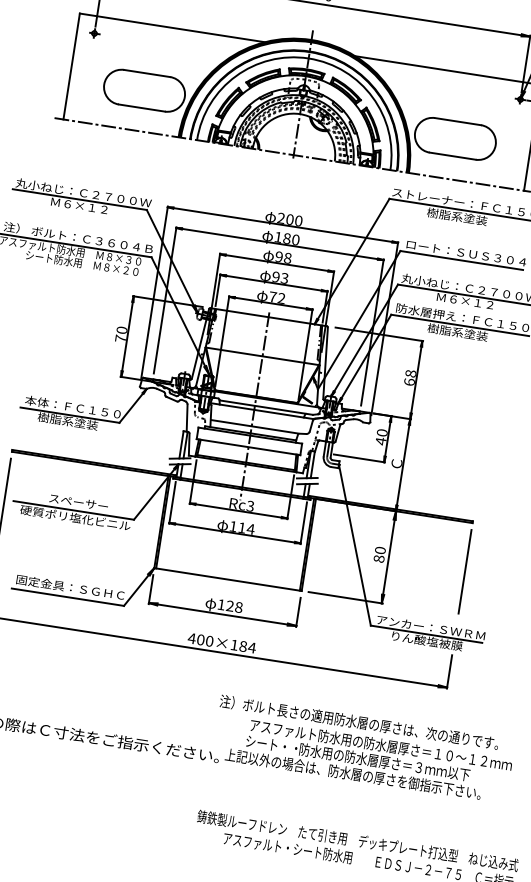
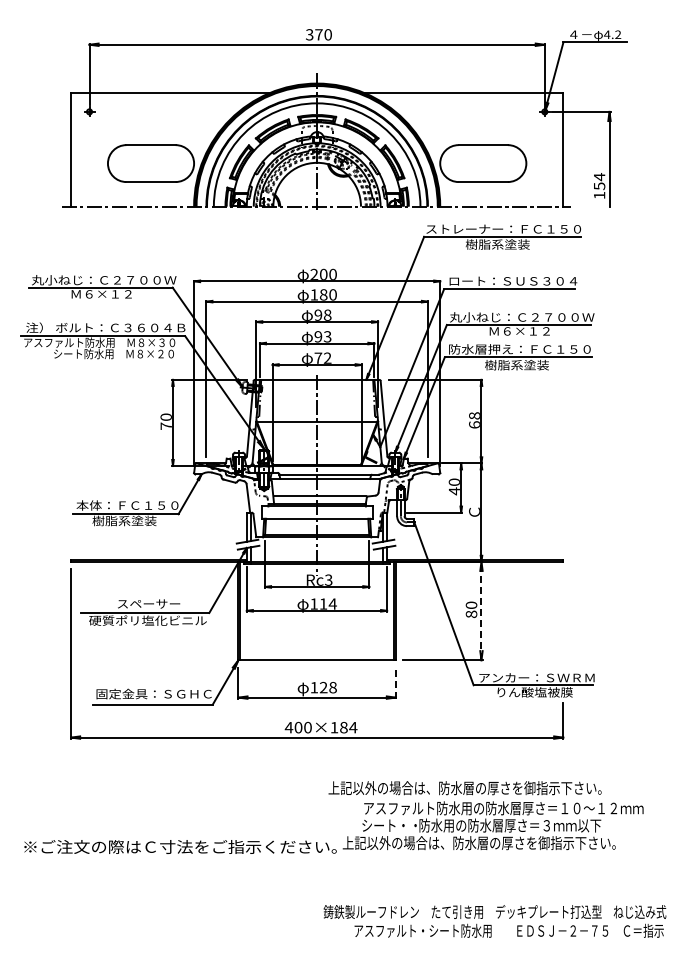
line: (389, 556) -> (481, 610), solid -> dashed
line: (465, 571) -> (563, 613), removed
line: (297, 612) -> (395, 683), solid -> dashed
text: (359, 722) -> (477, 788), 注）ボルト長さの適用防水層の厚さは、次の通りです。 -> 上記以外の場合は、防水層の厚さを御指示下さい。

